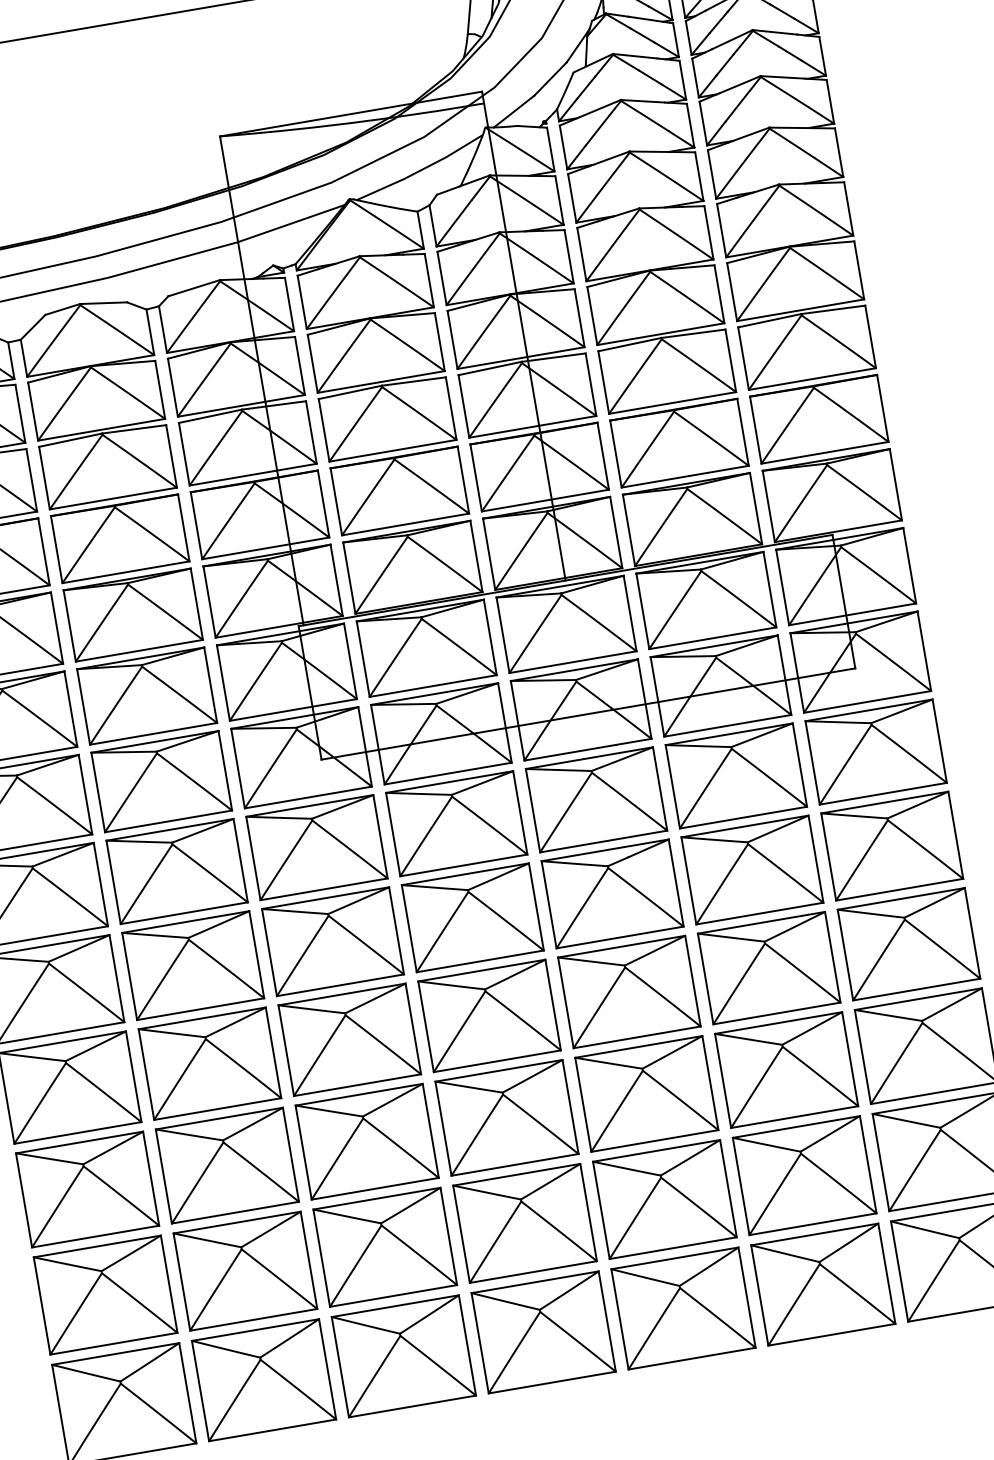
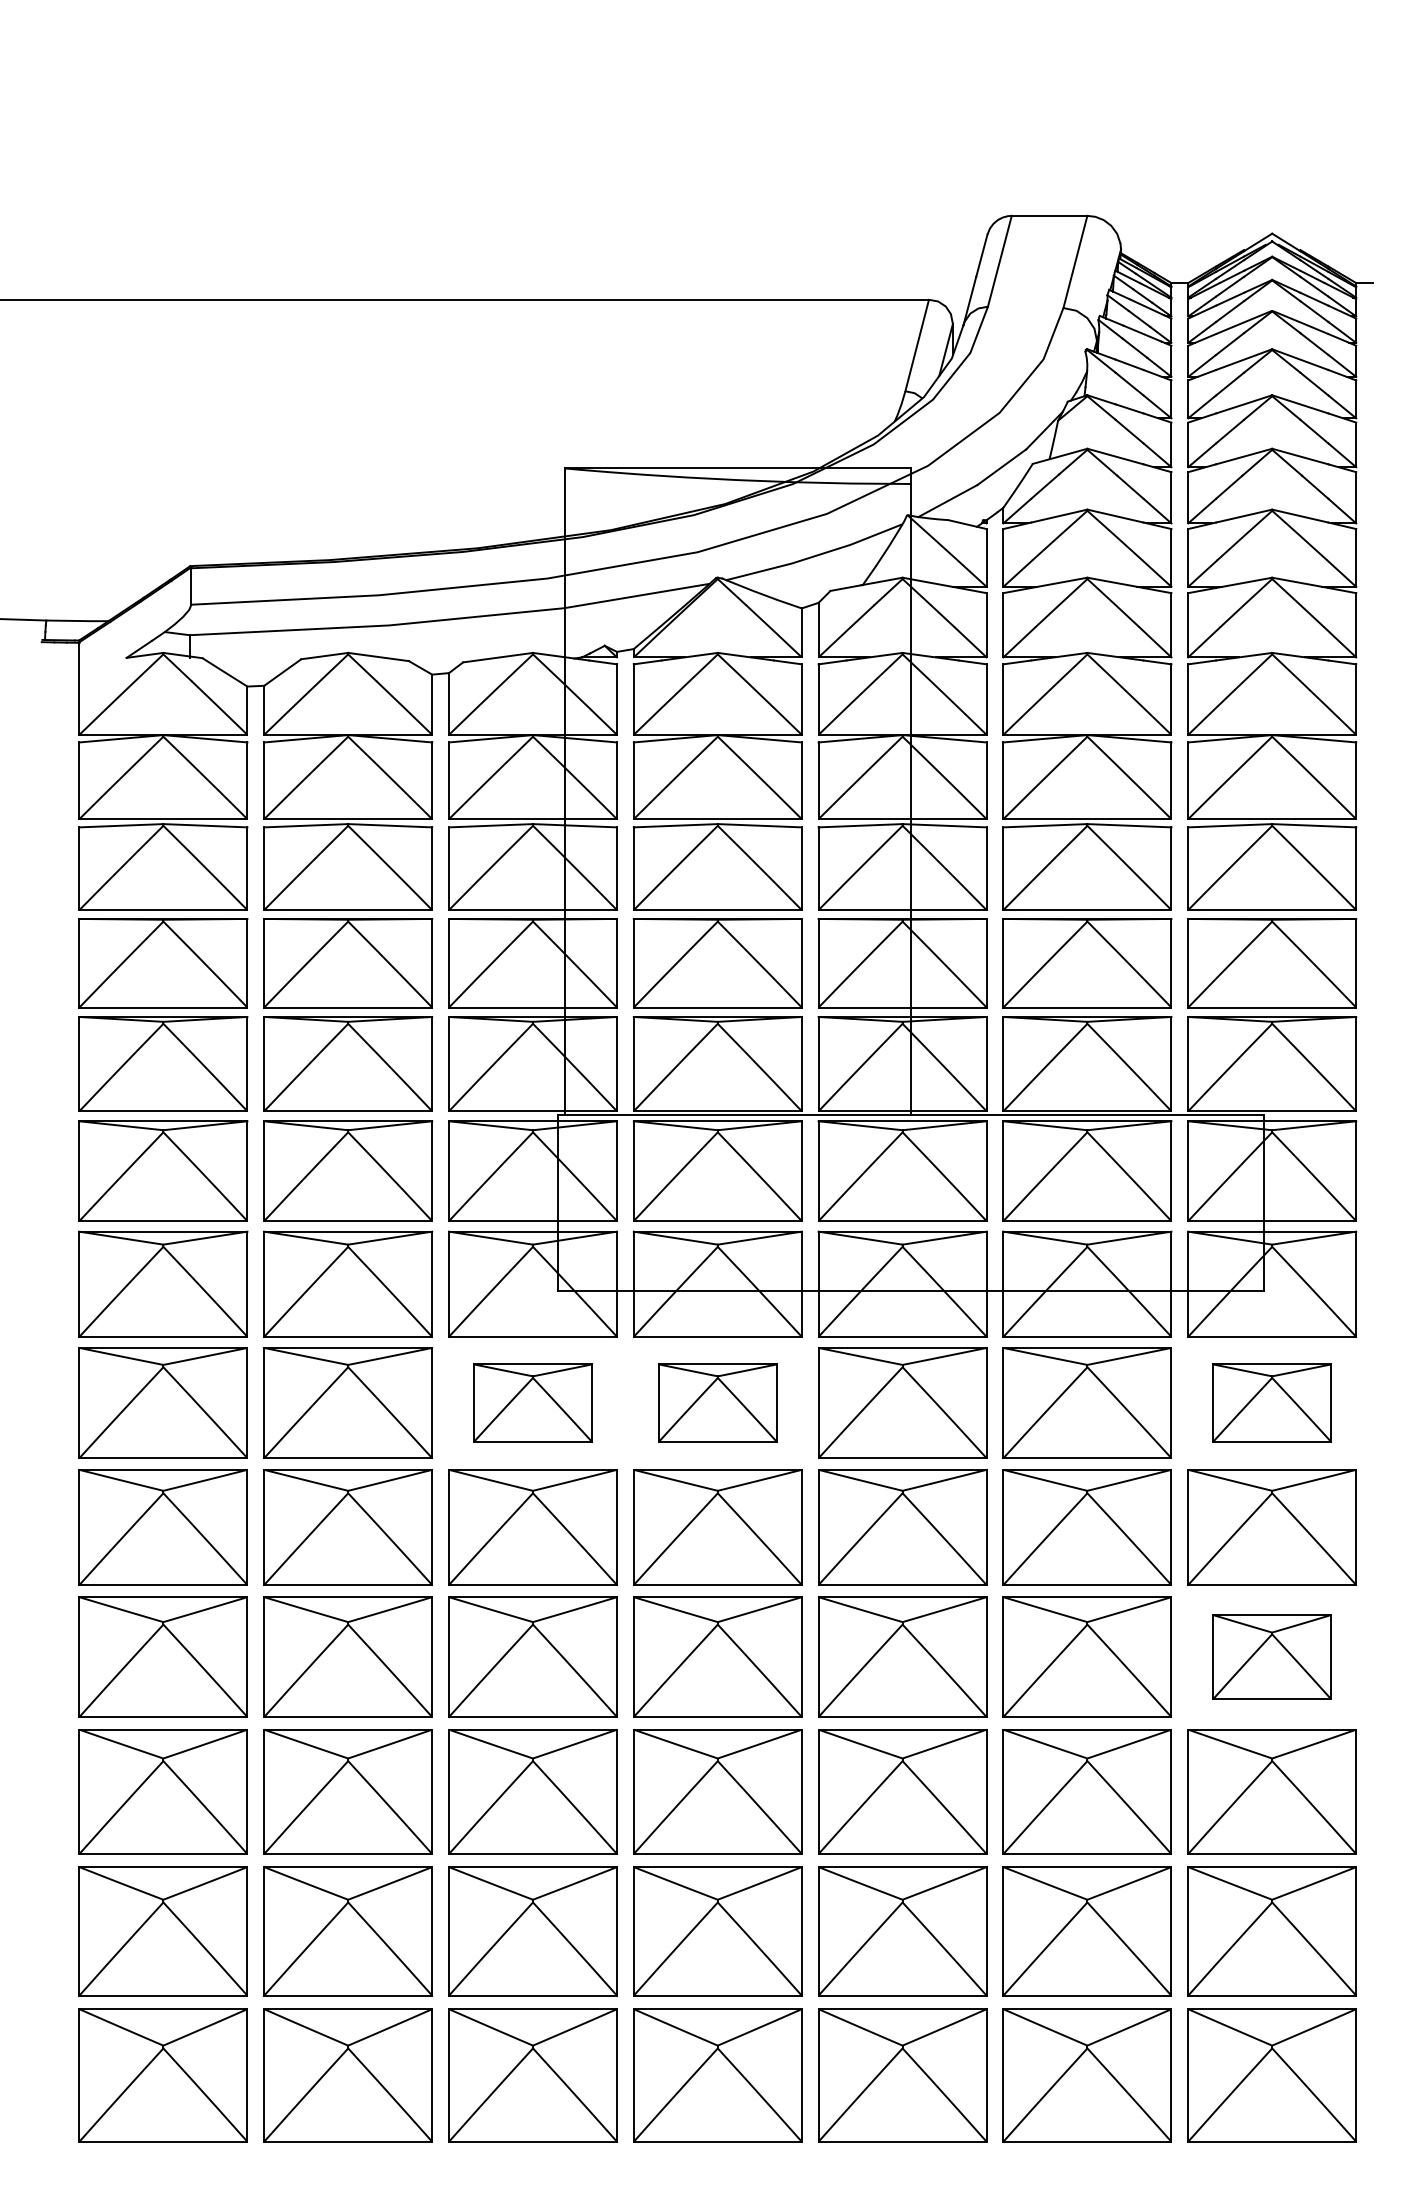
part: (875, 751) -> (1271, 1402), size x0.7
part: (456, 823) -> (717, 1402), size x0.7
part: (316, 847) -> (532, 1402), size x0.7
part: (908, 943) -> (1271, 1656), size x0.7

